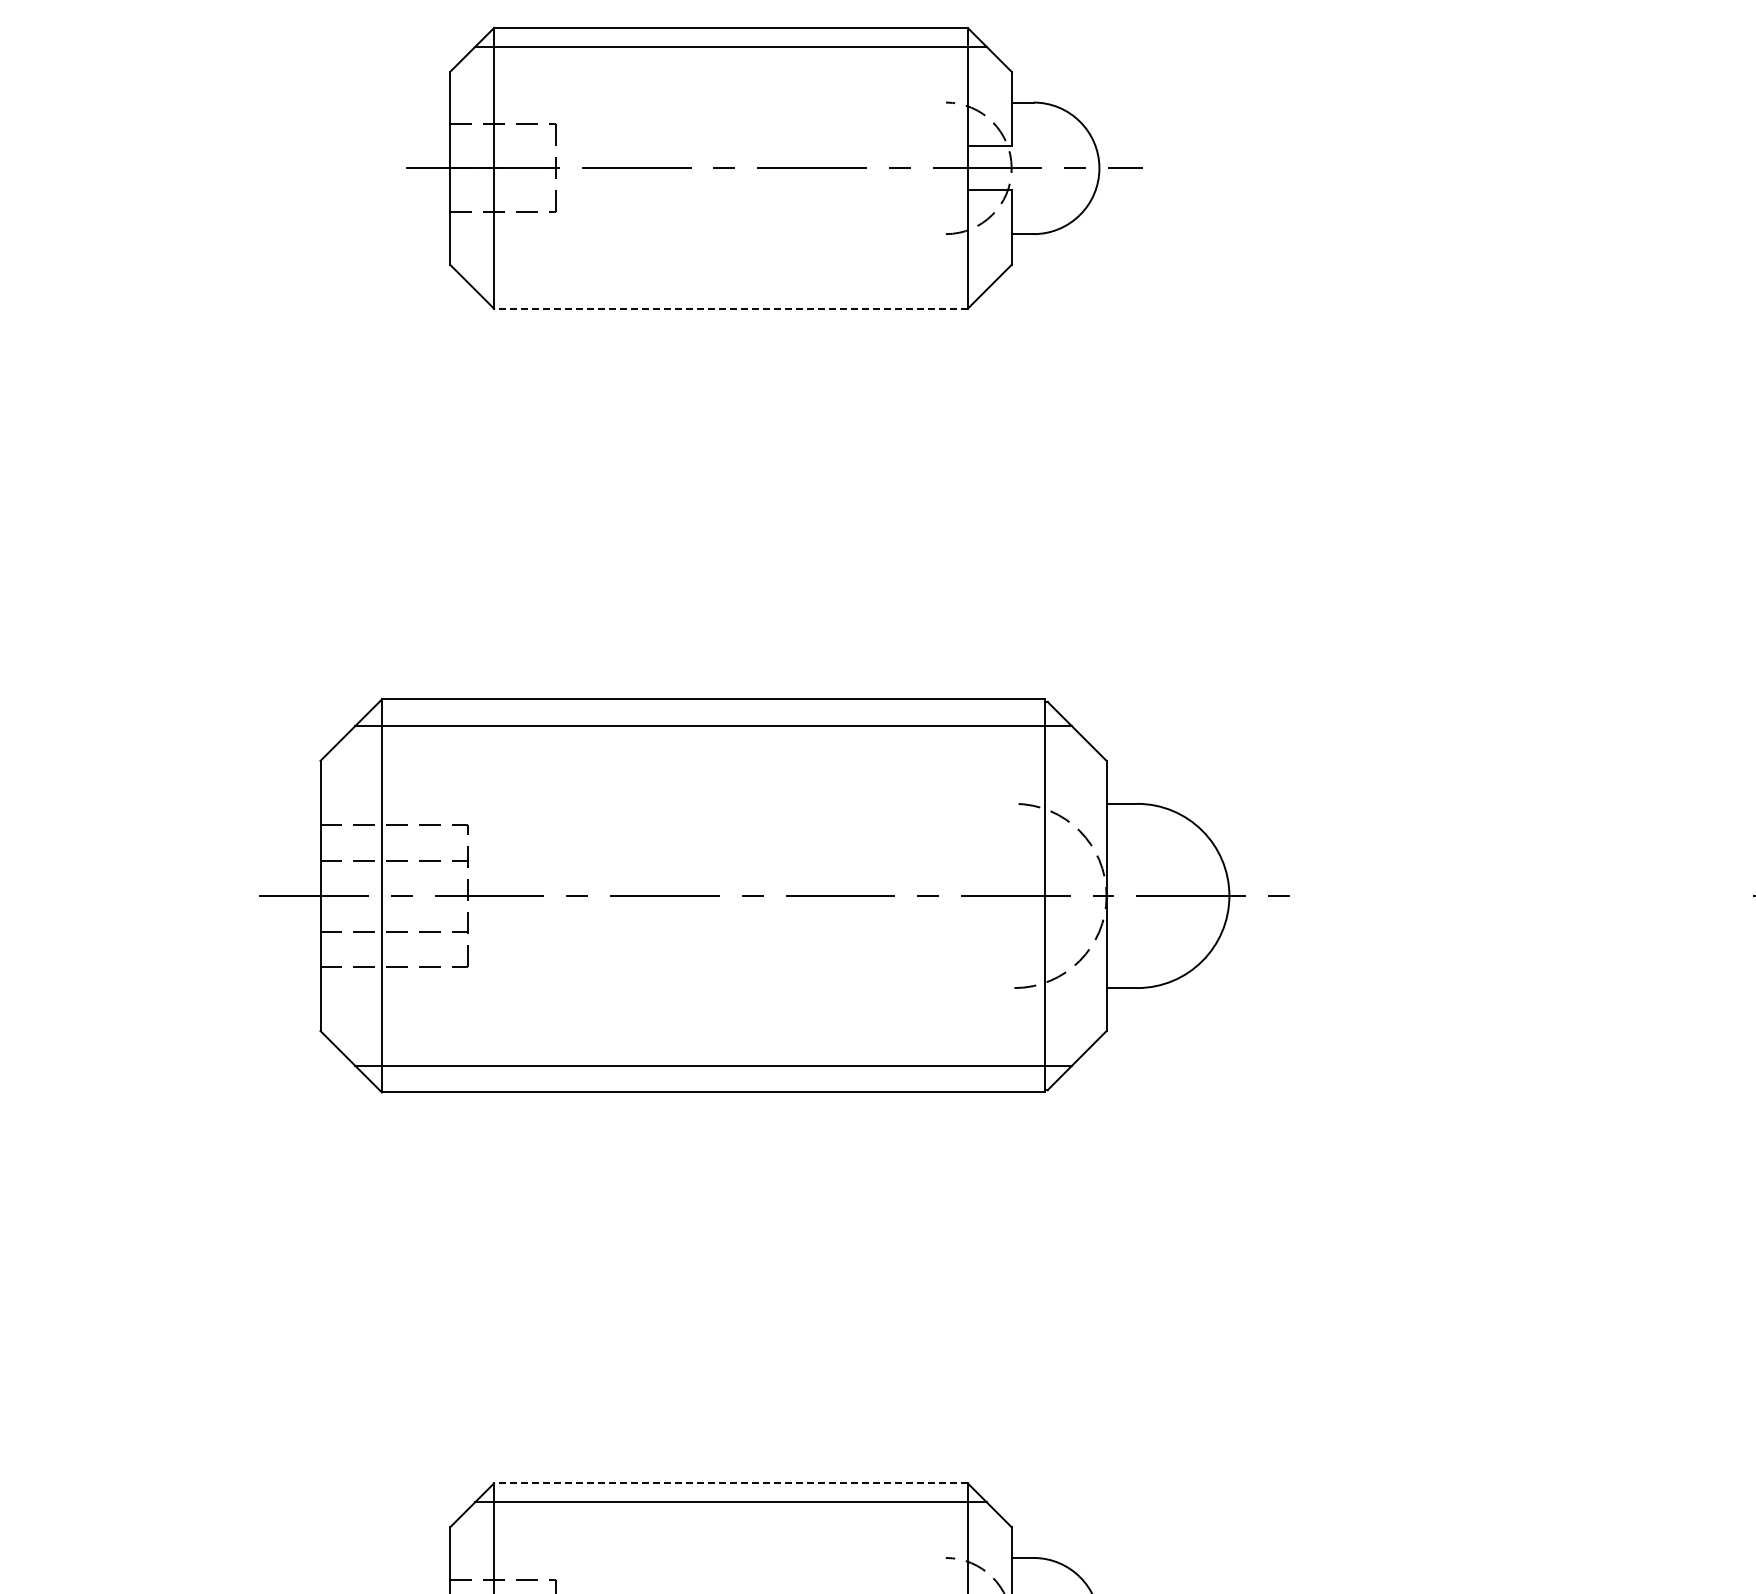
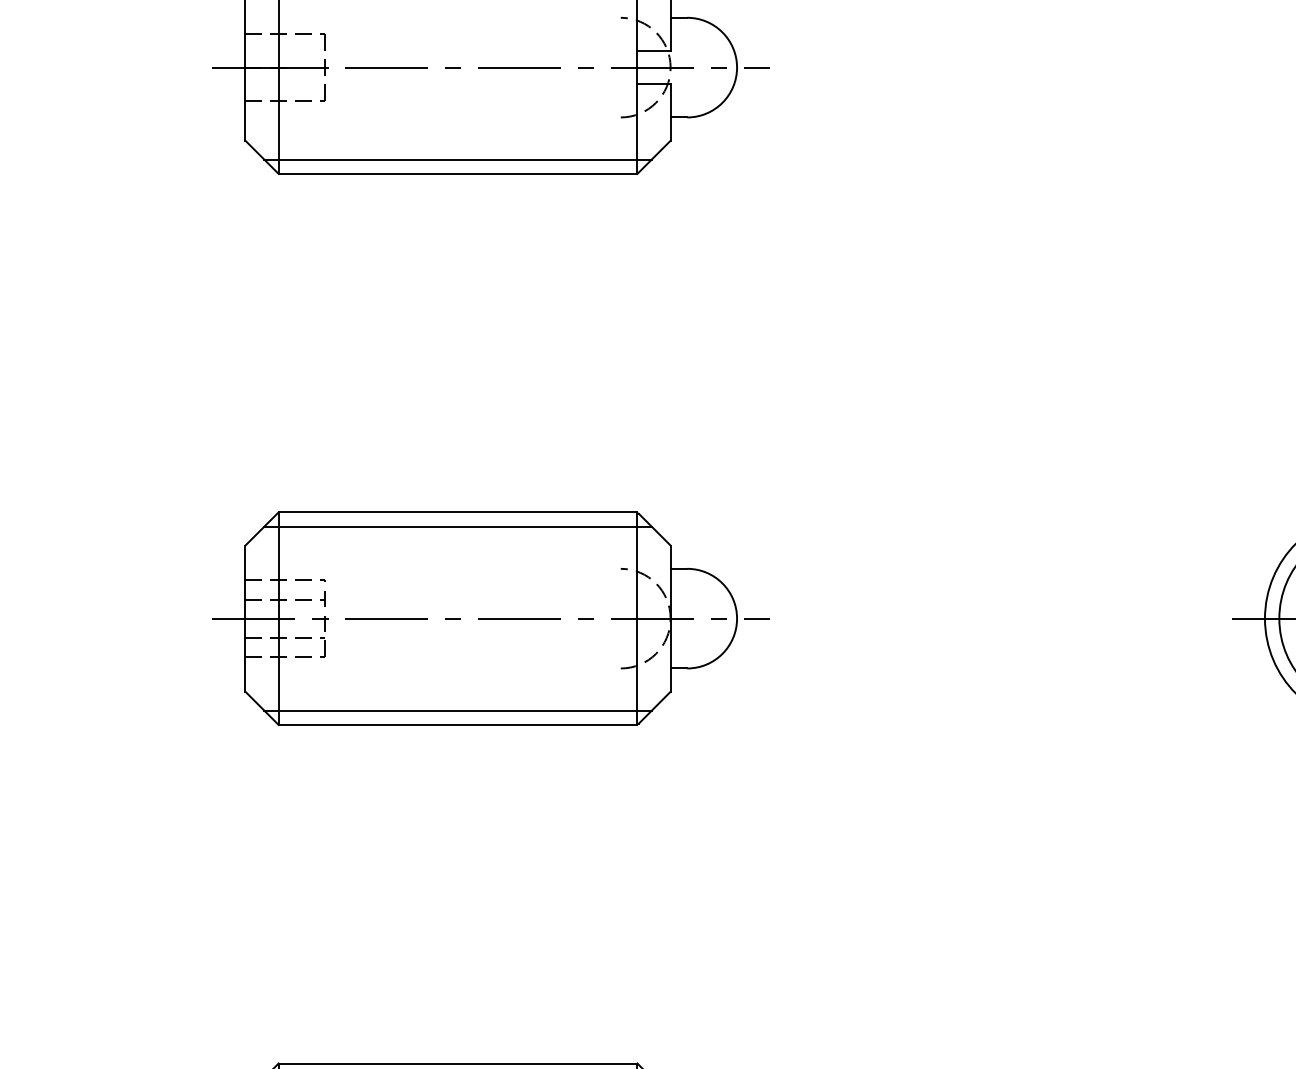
line: (730, 289) -> (457, 159), added
line: (730, 308) -> (457, 173), dashed -> solid
part: (774, 895) -> (491, 618), size x0.71
line: (730, 1483) -> (457, 1063), dashed -> solid

